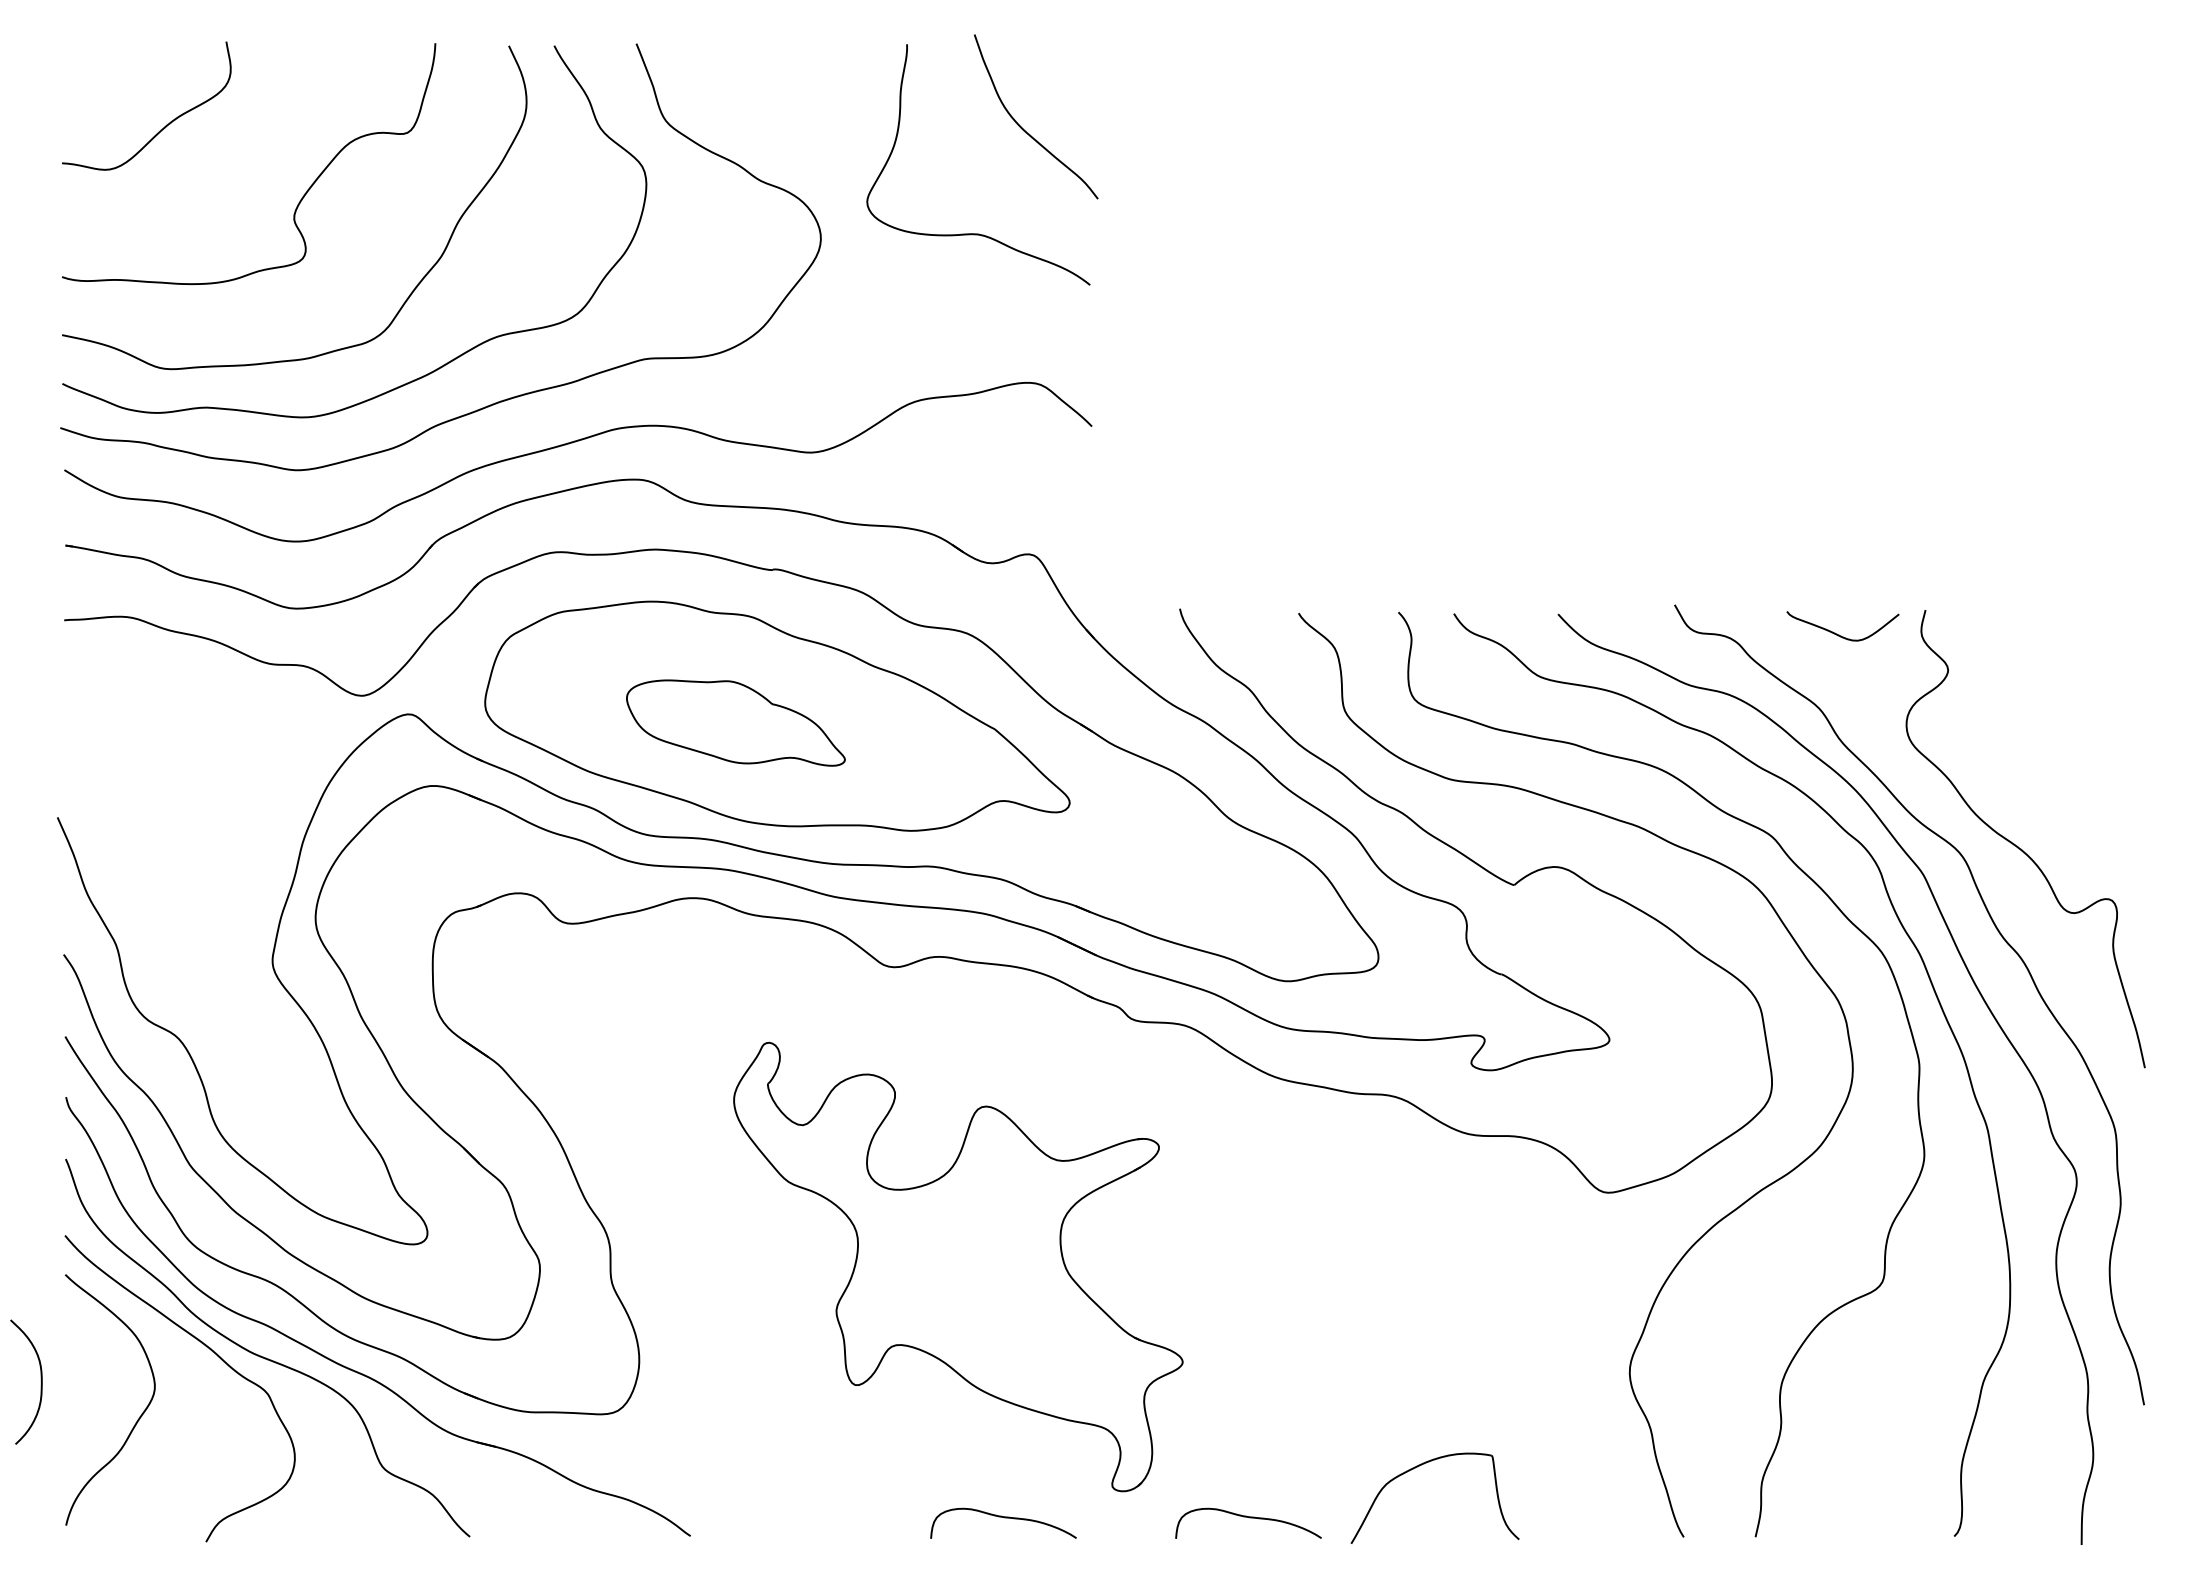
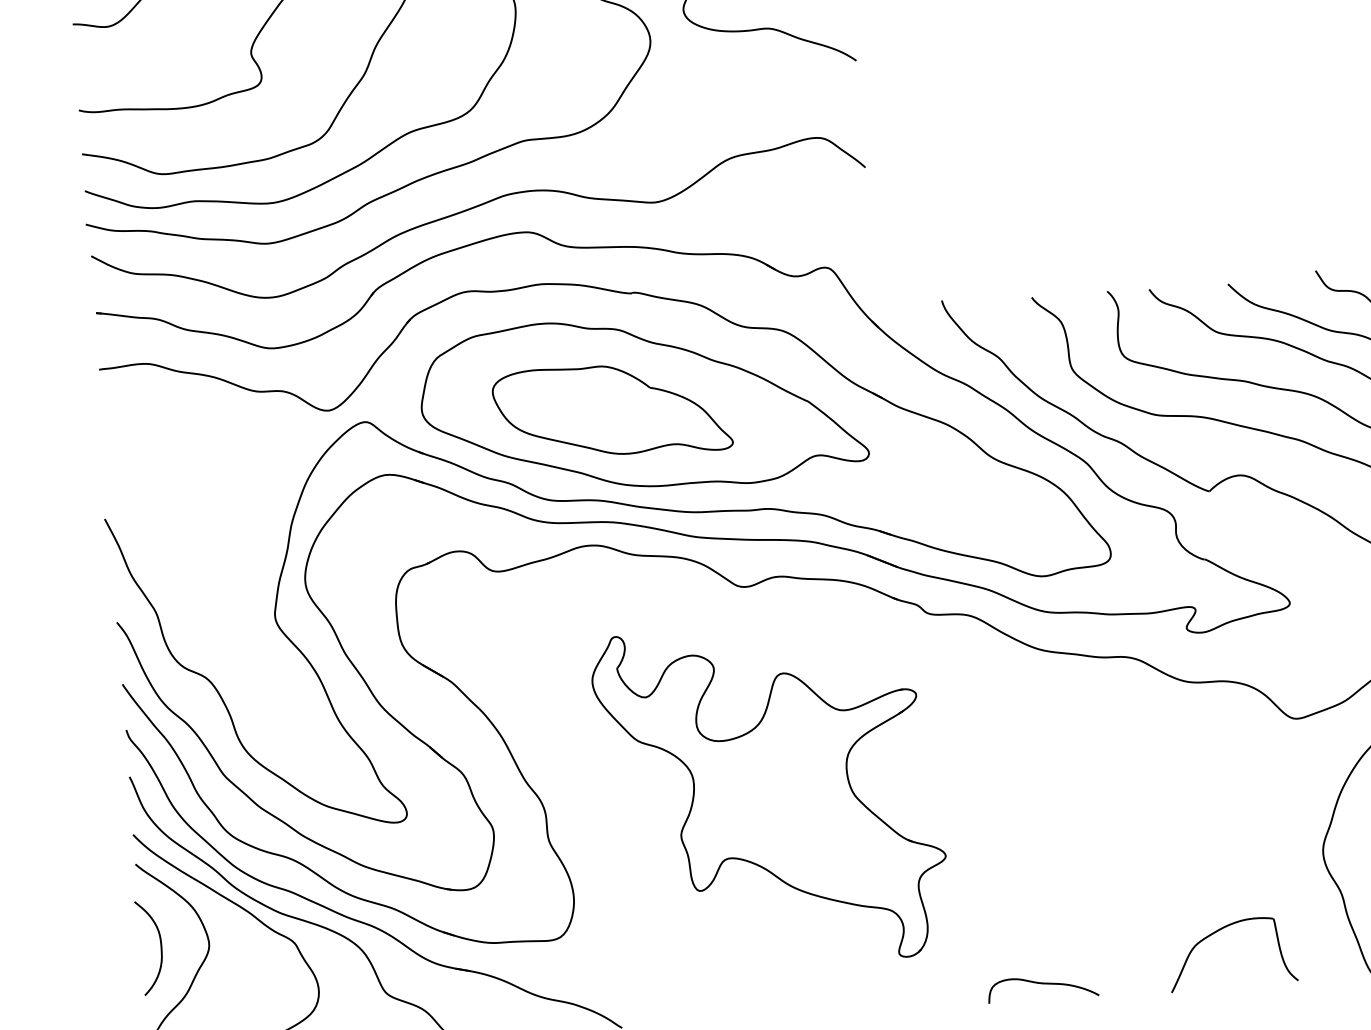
part: (735, 722) -> (612, 410), size x1.43
part: (958, 1266) -> (771, 795), moved
curve: (40, 1381) -> (160, 946), moved
part: (1419, 1466) -> (1219, 930), moved
curve: (1004, 1518) -> (858, 997), removed

